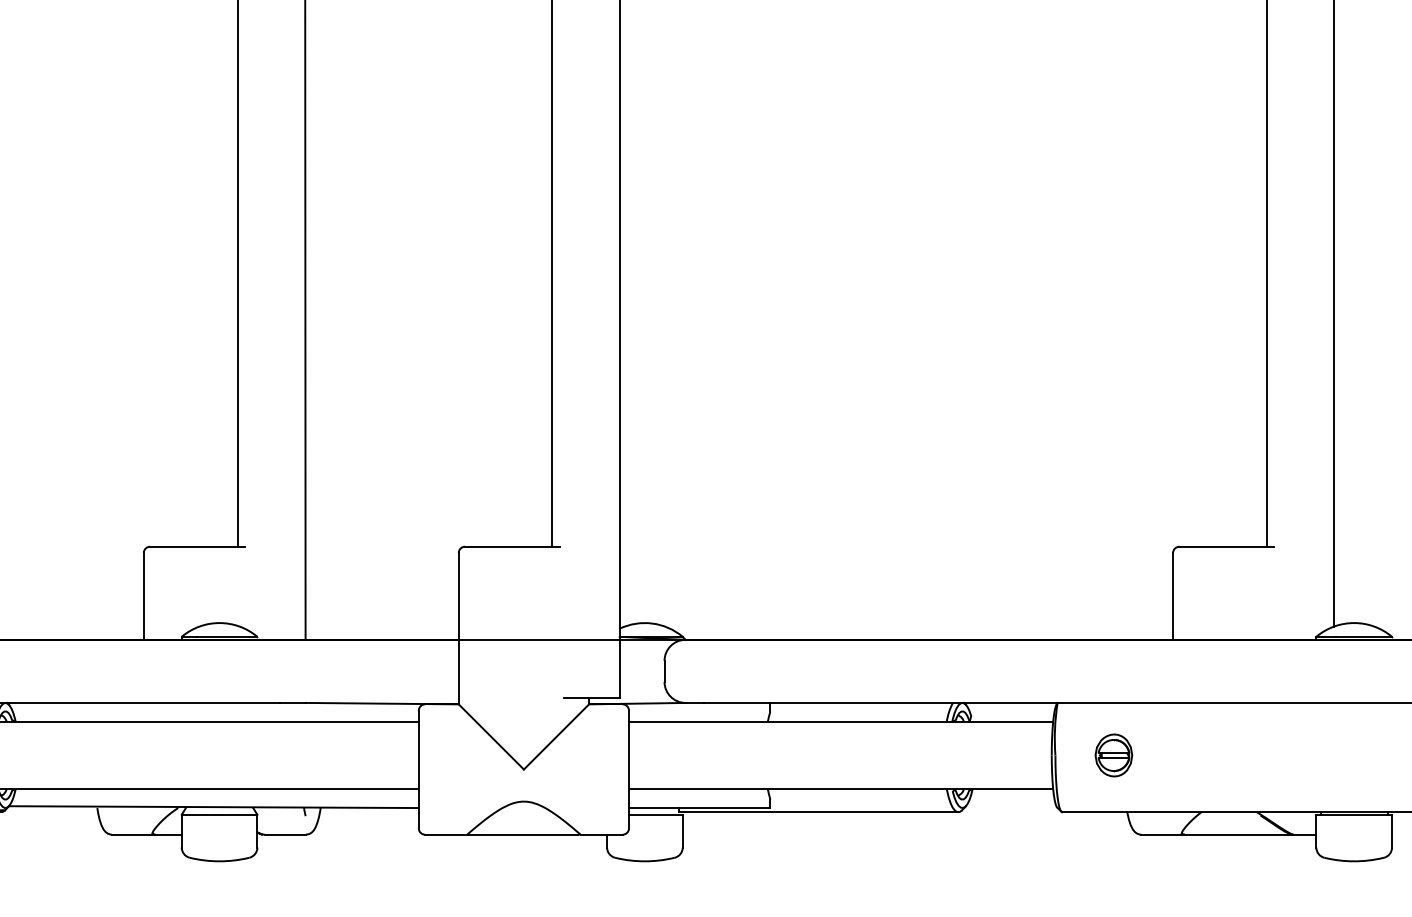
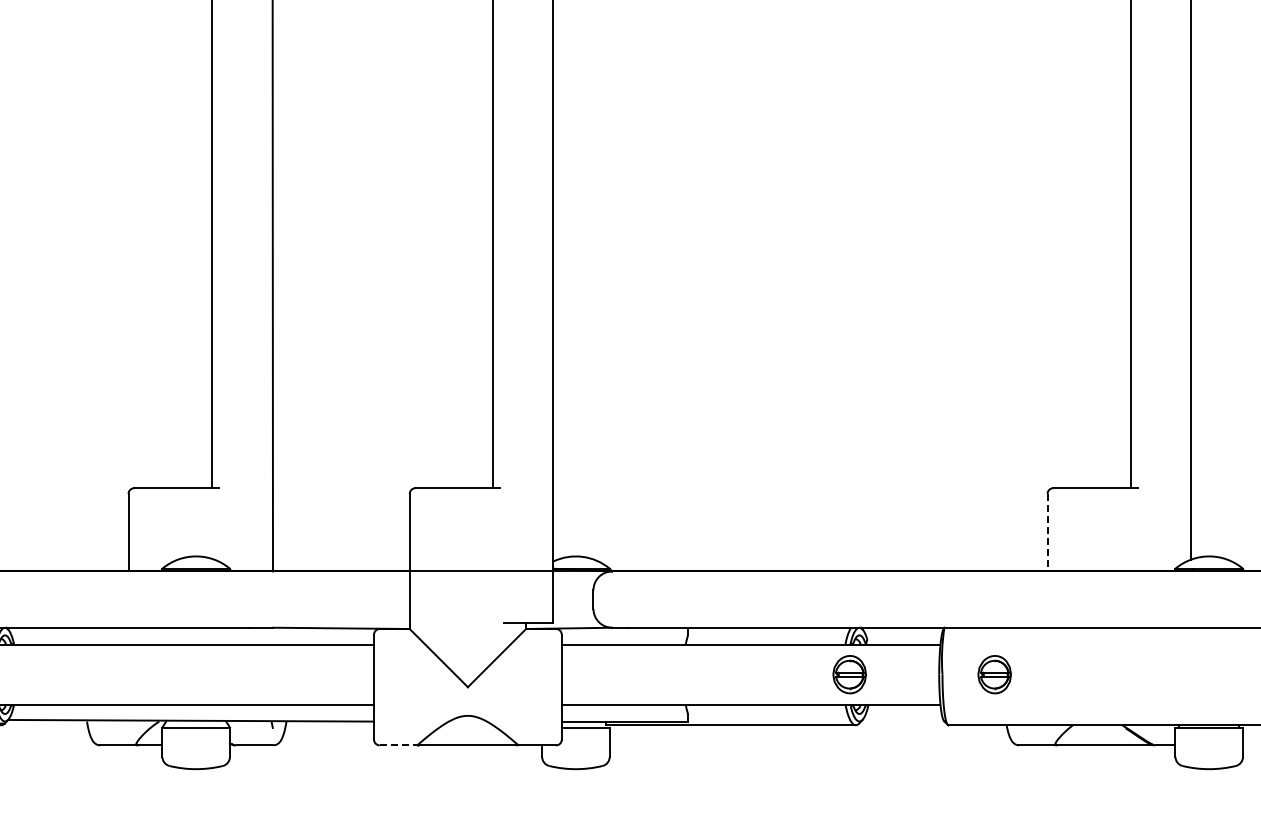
line: (1173, 596) -> (1047, 532), solid -> dashed
part: (951, 755) -> (849, 674), added
line: (446, 834) -> (398, 745), solid -> dashed

